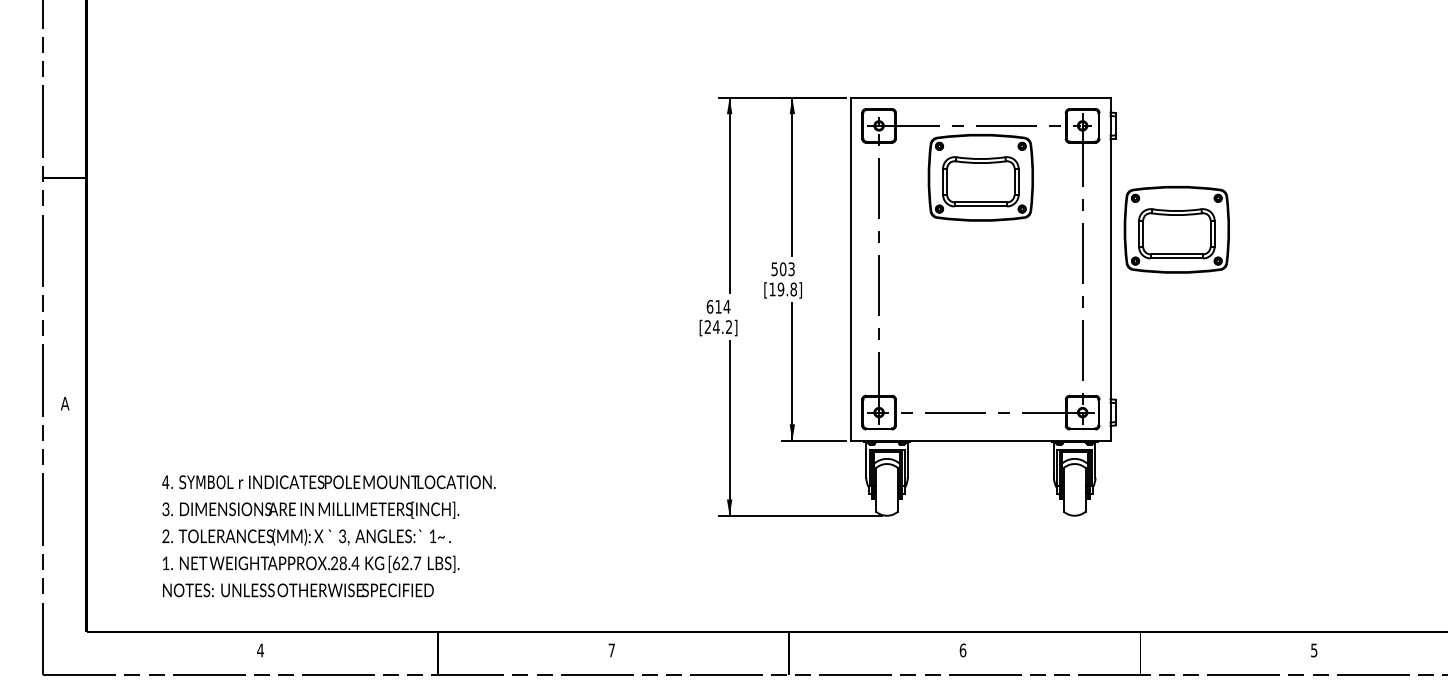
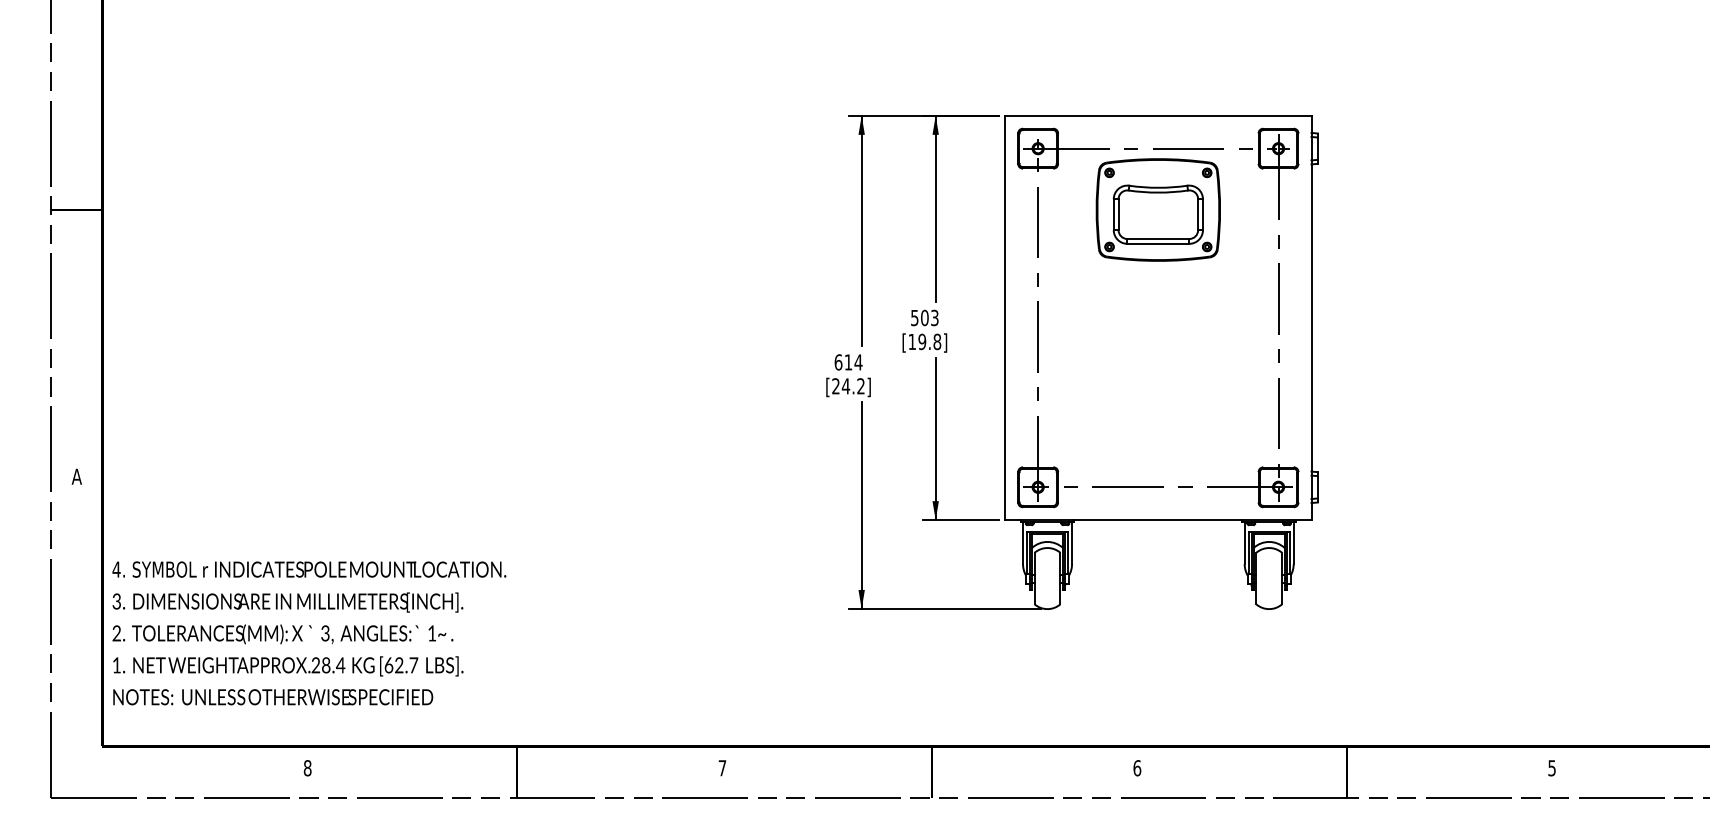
part: (1176, 229) -> (1389, 271), removed
text: (328, 536) -> (308, 633), moved
text: (260, 650) -> (307, 768), 4 -> 8

